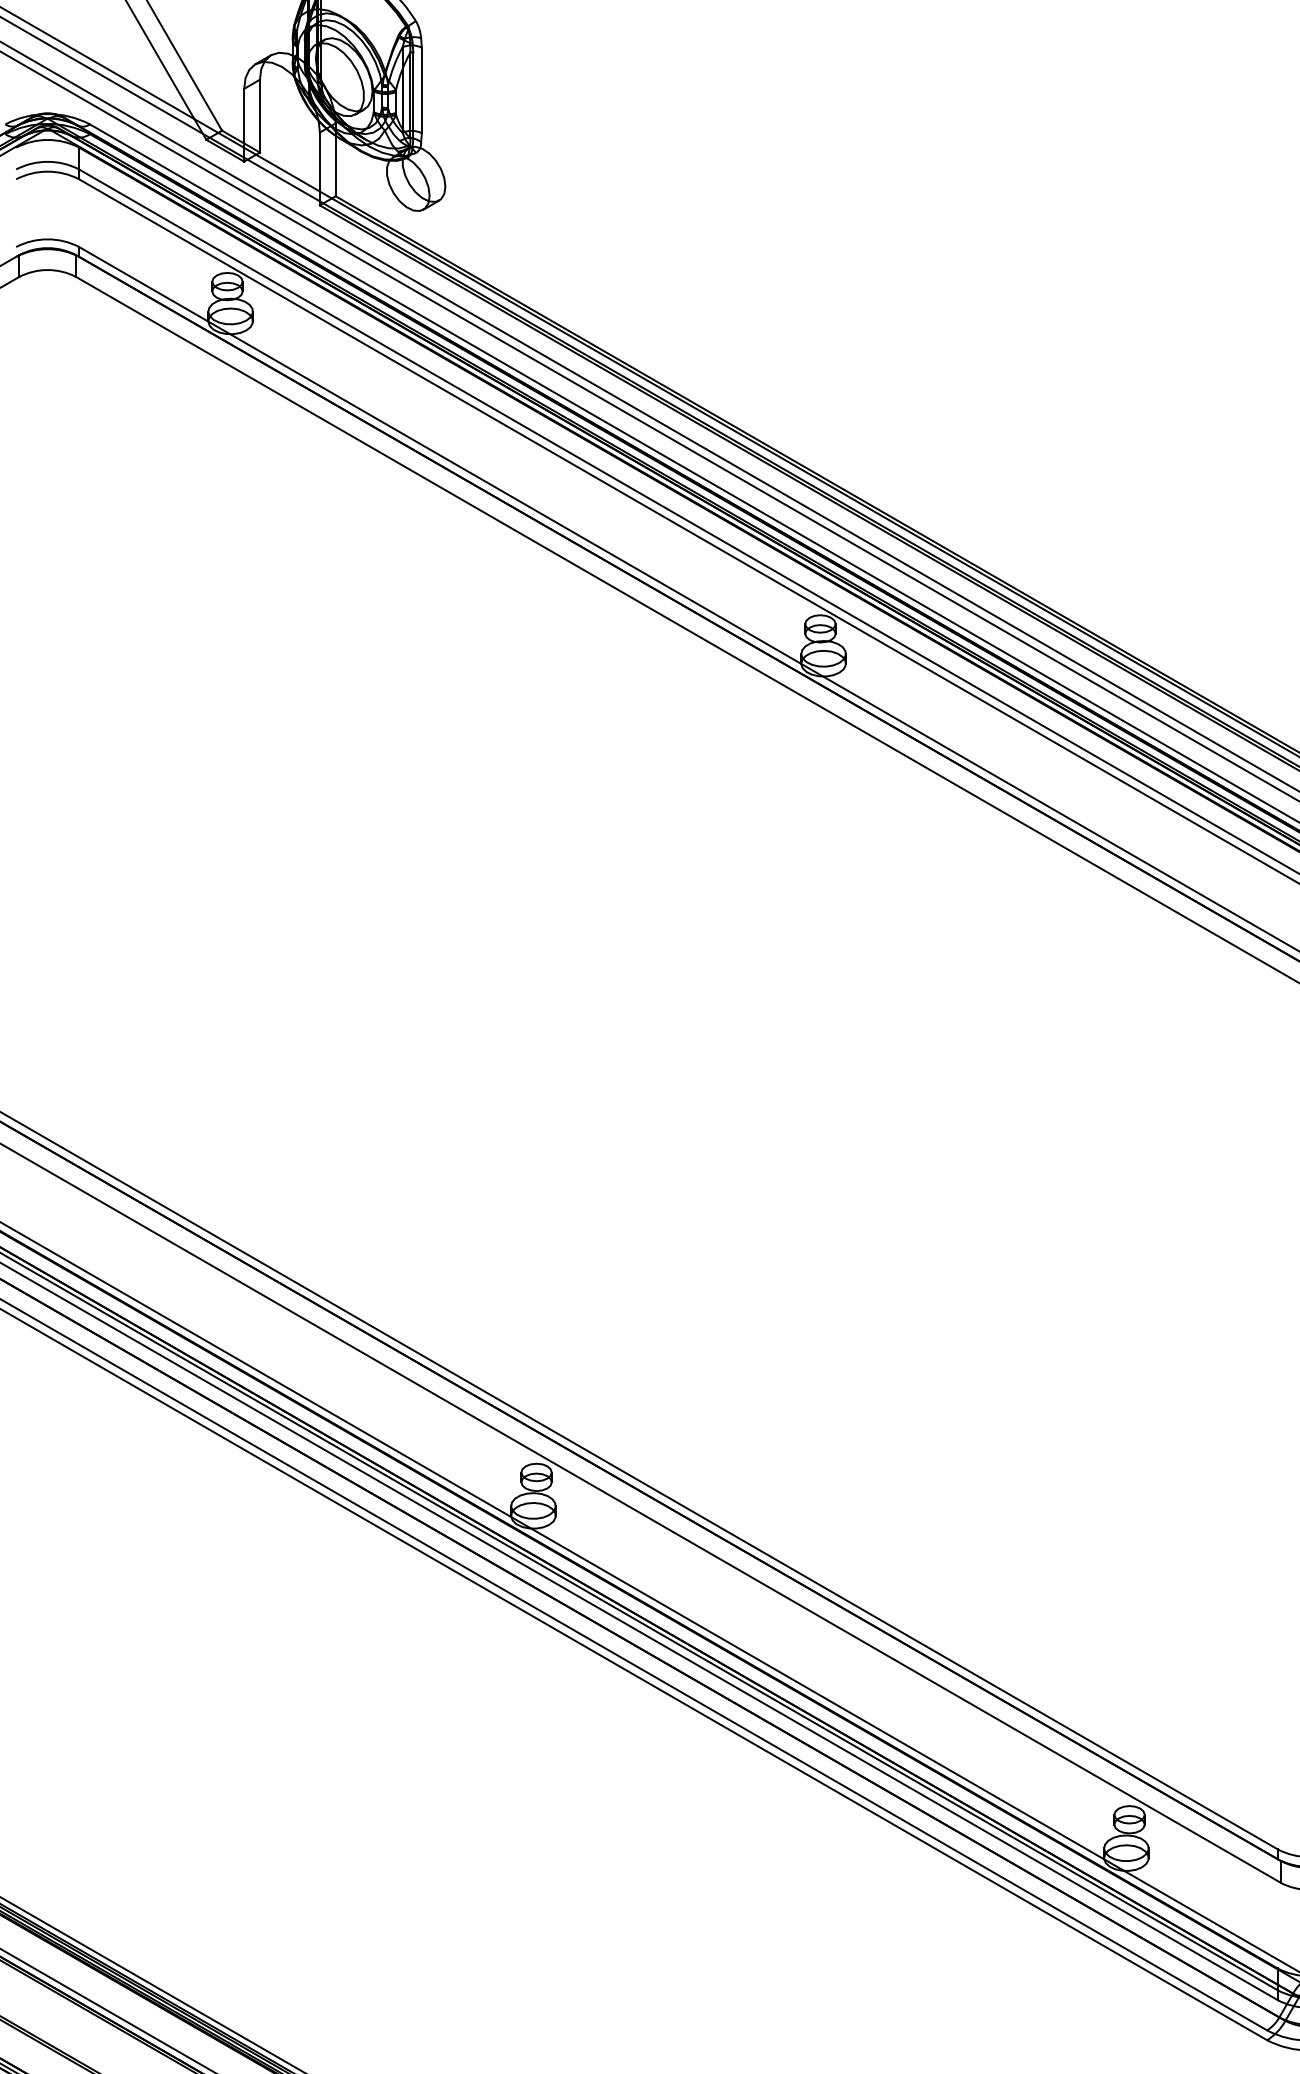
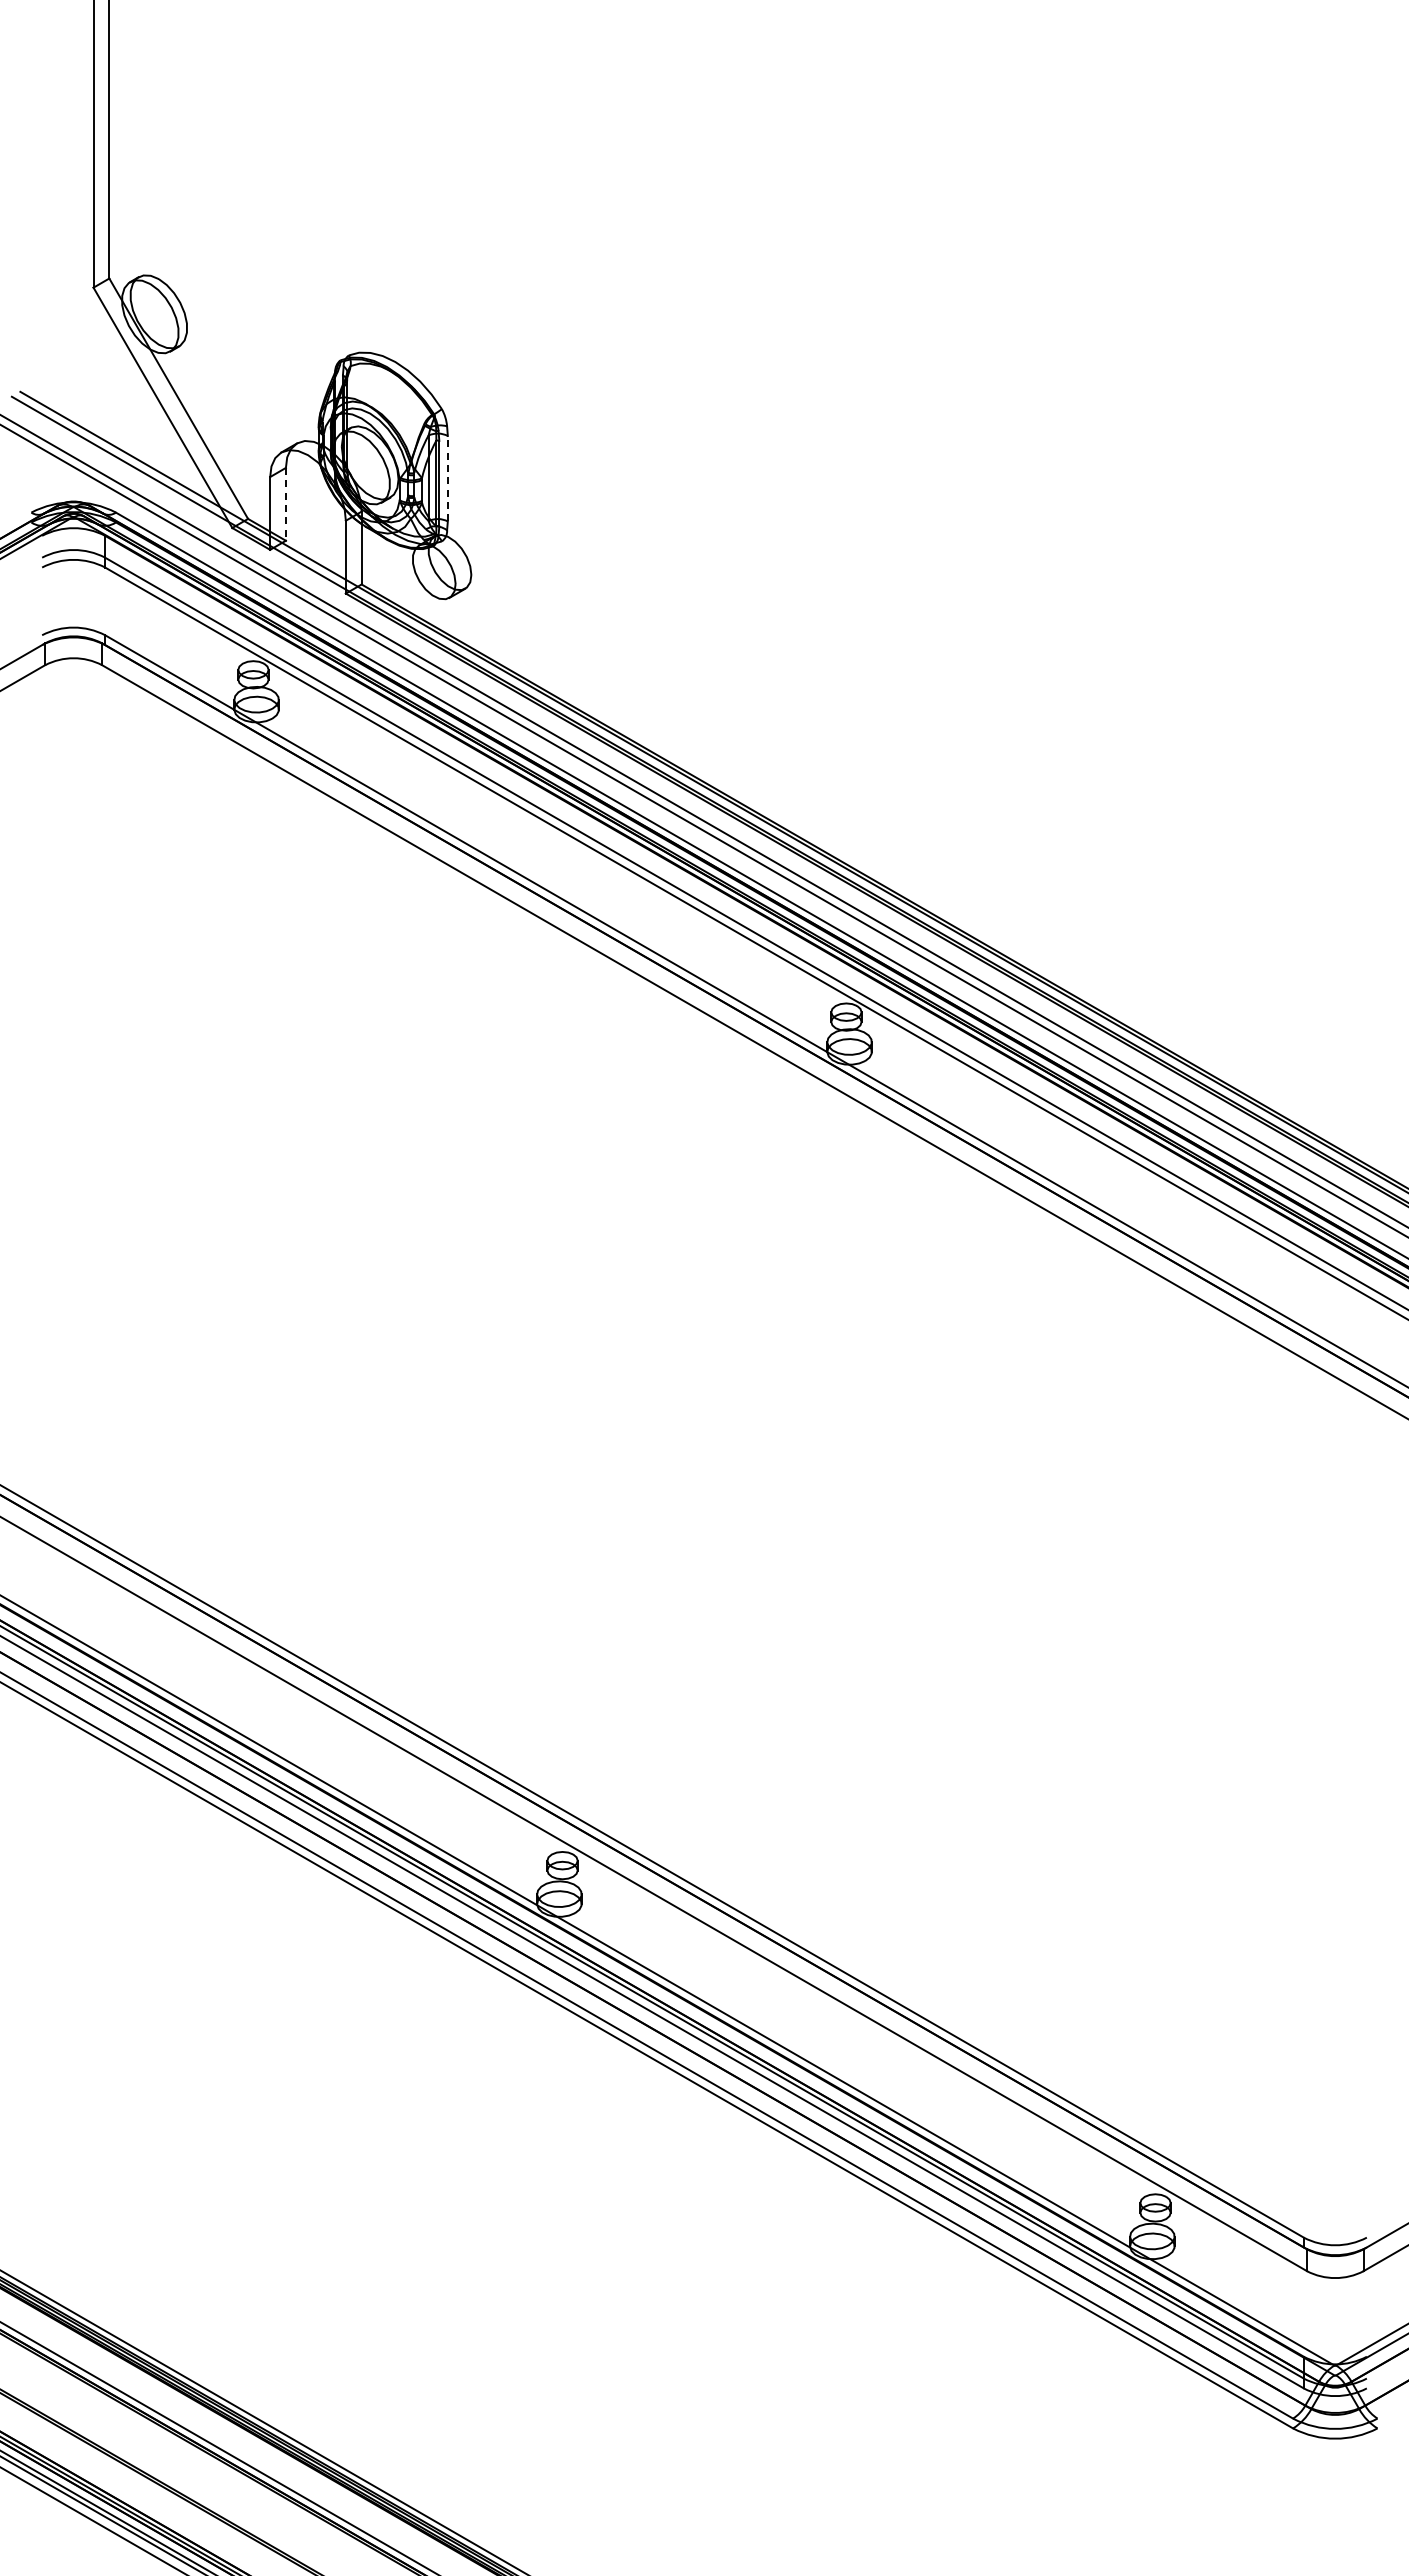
line: (421, 90) -> (447, 478), solid -> dashed
line: (259, 116) -> (285, 504), solid -> dashed

